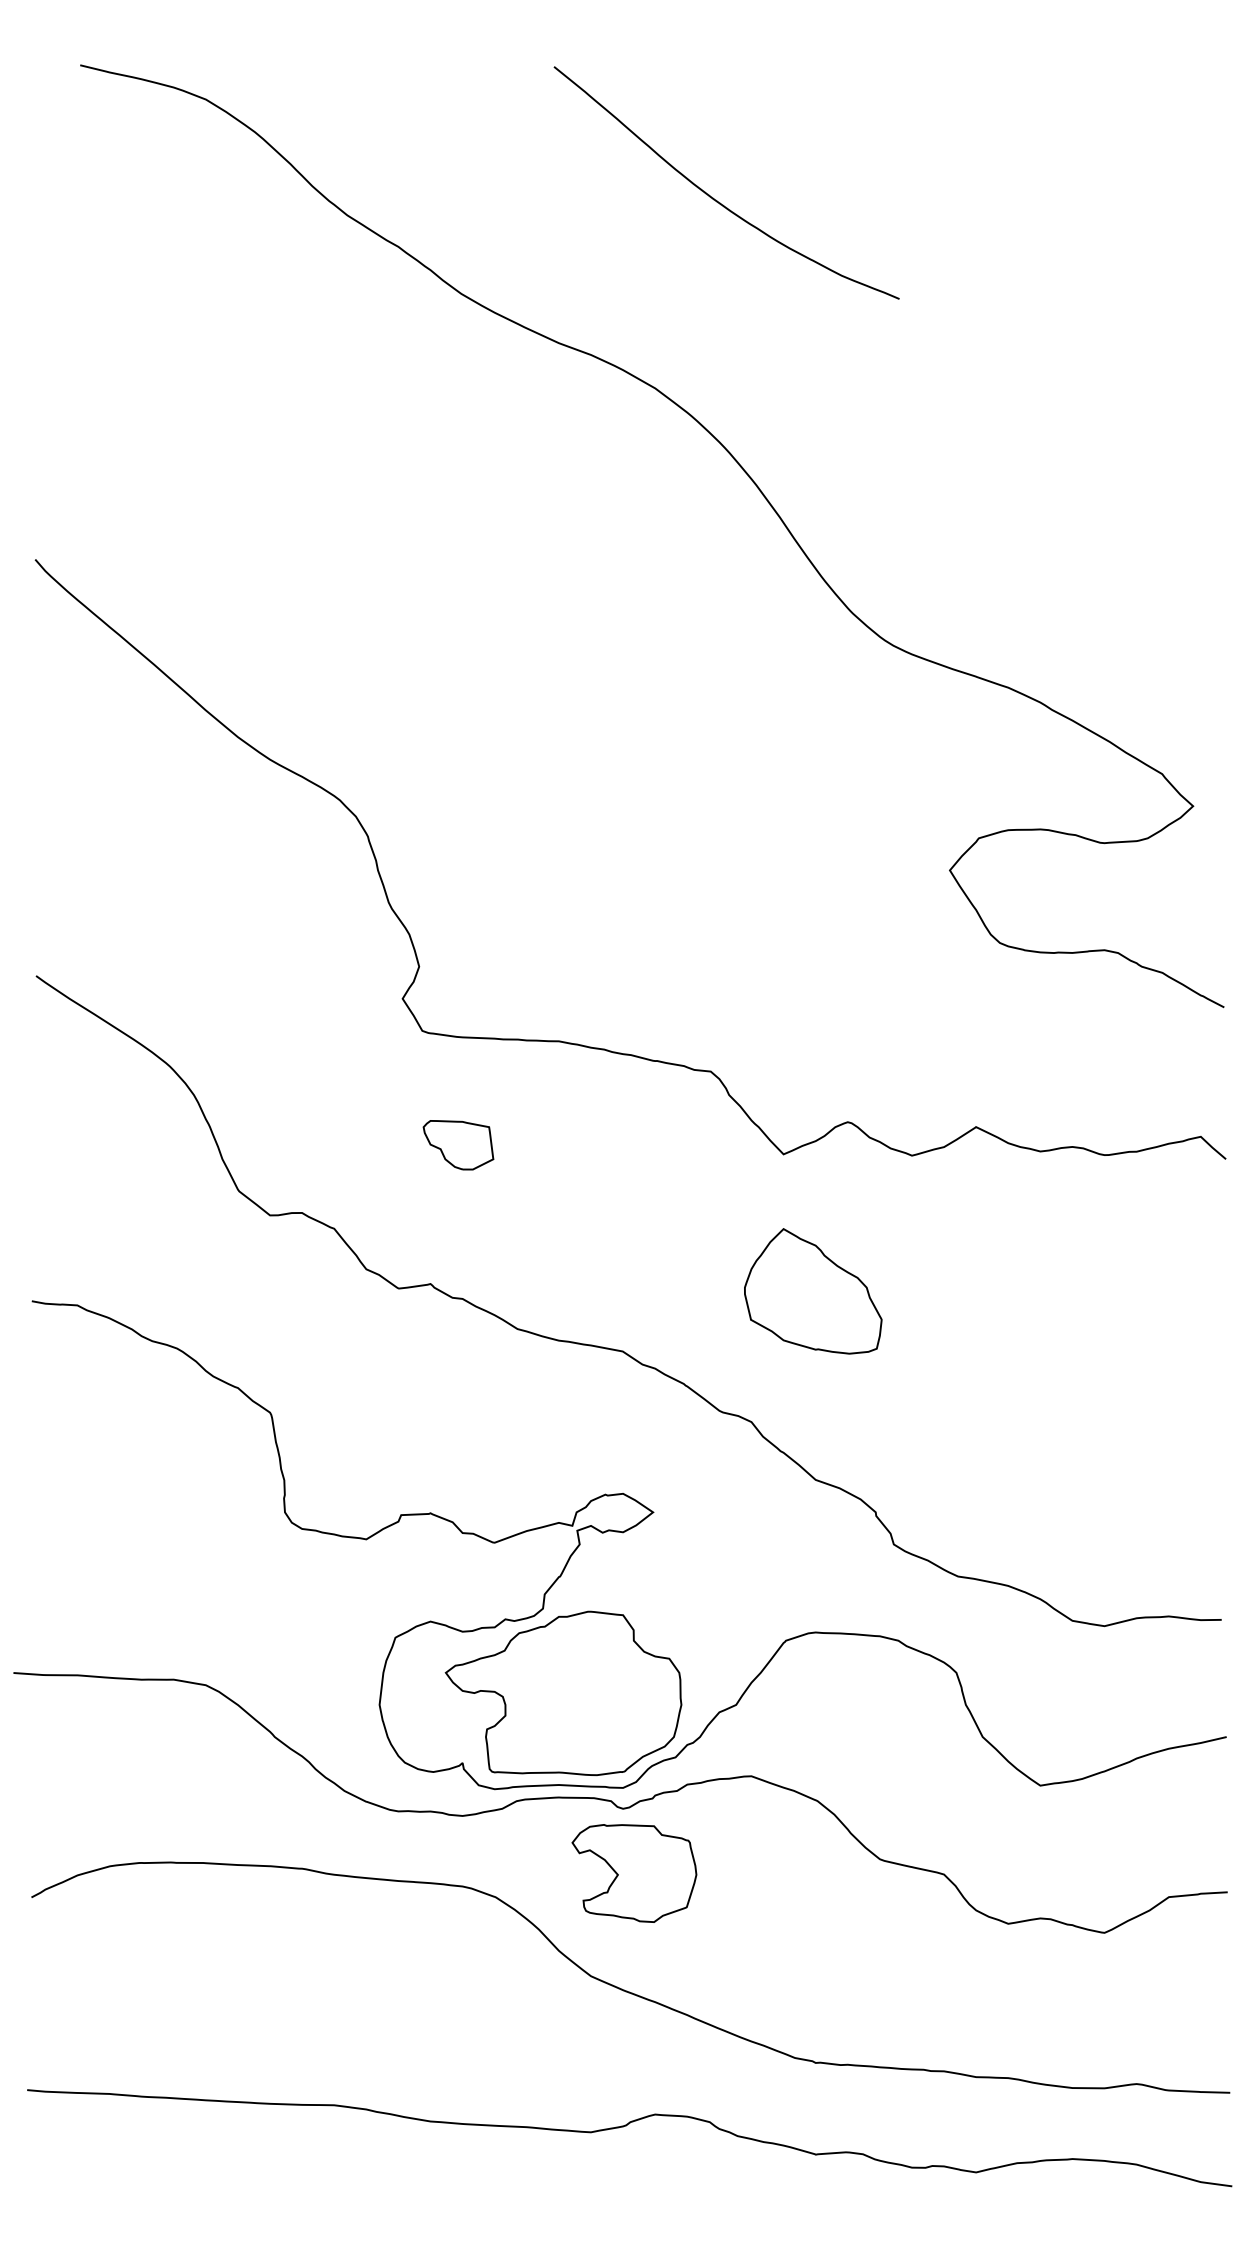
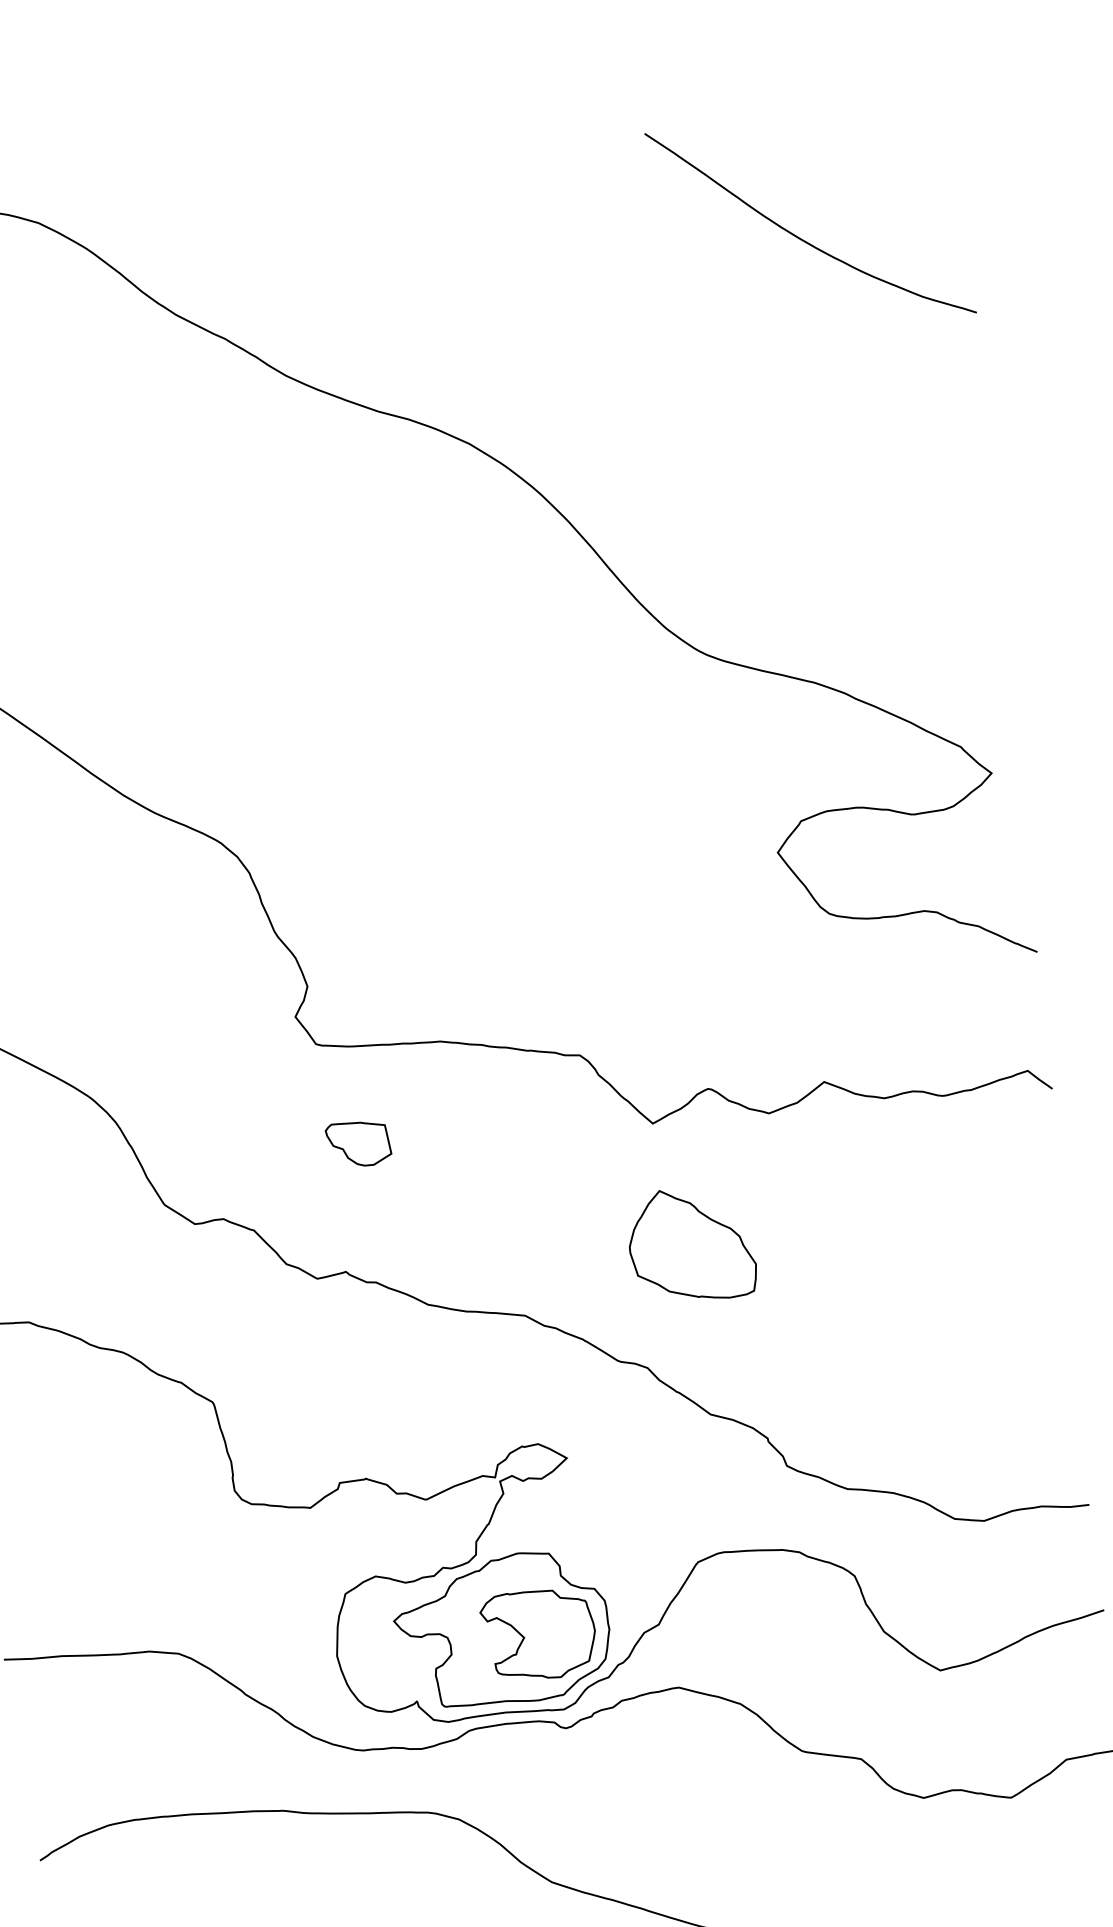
curve: (713, 197) -> (800, 237), moved
part: (634, 1873) -> (538, 1635), moved

